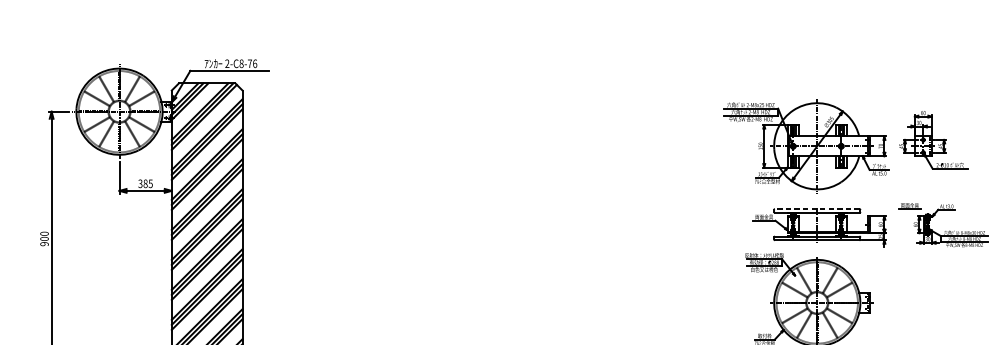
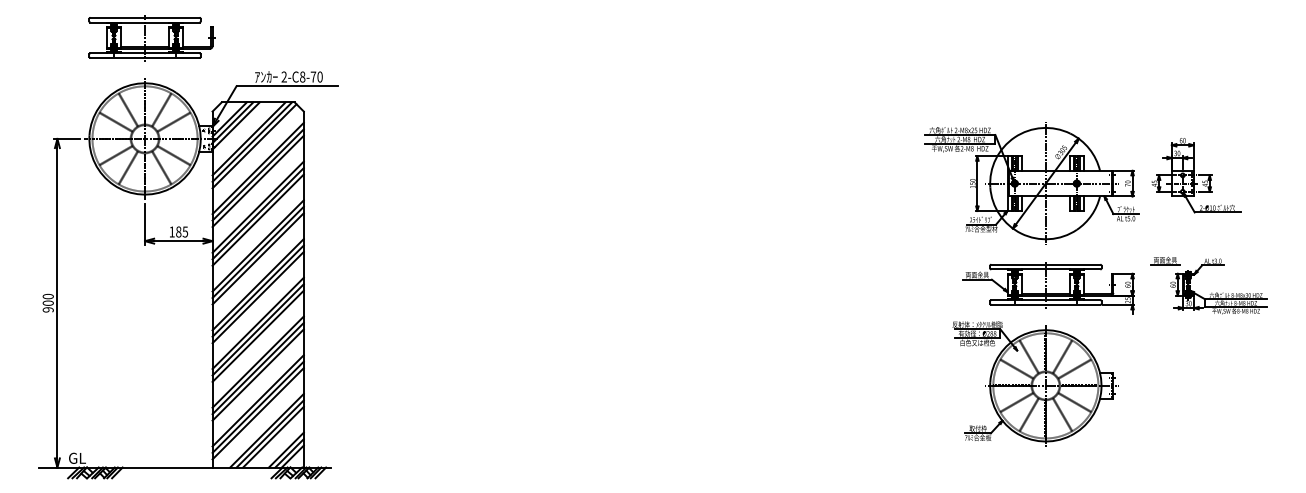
part: (124, 33) -> (151, 38), added
text: (254, 63) -> (319, 76), 2-C8-76 -> 2-C8-70
text: (139, 183) -> (171, 231), 385 -> 185
line: (816, 208) -> (1045, 264), dashed -> solid

